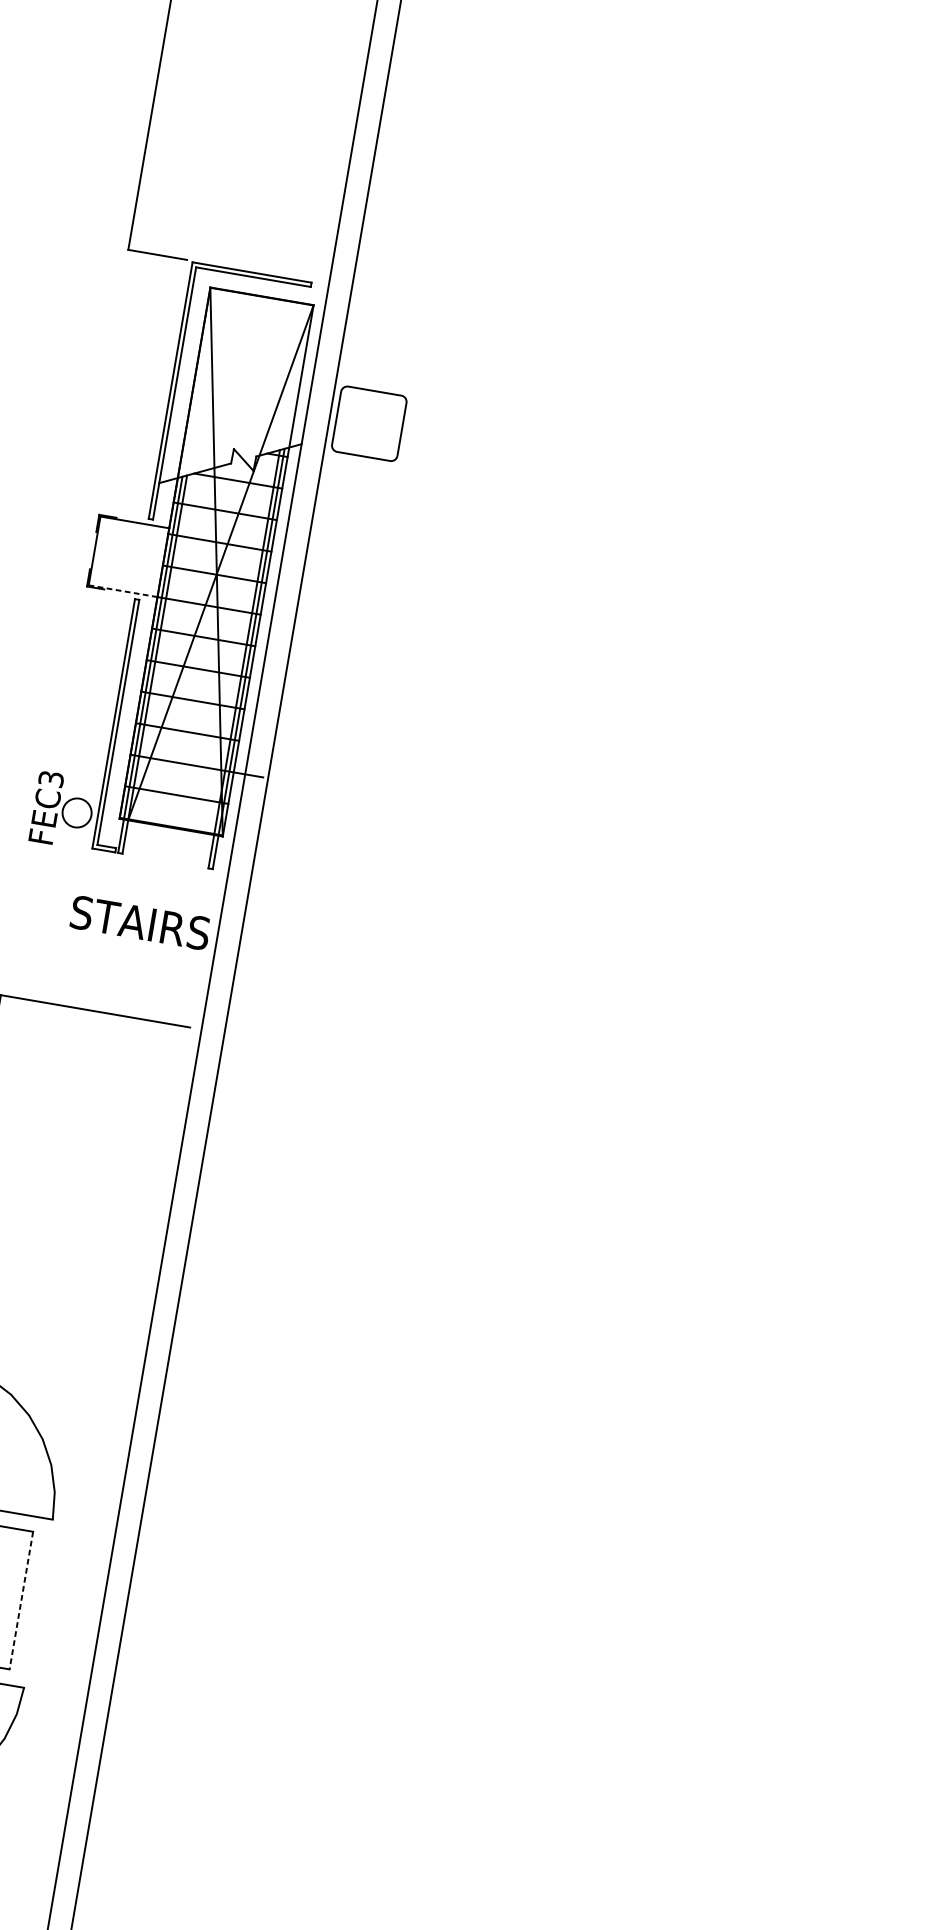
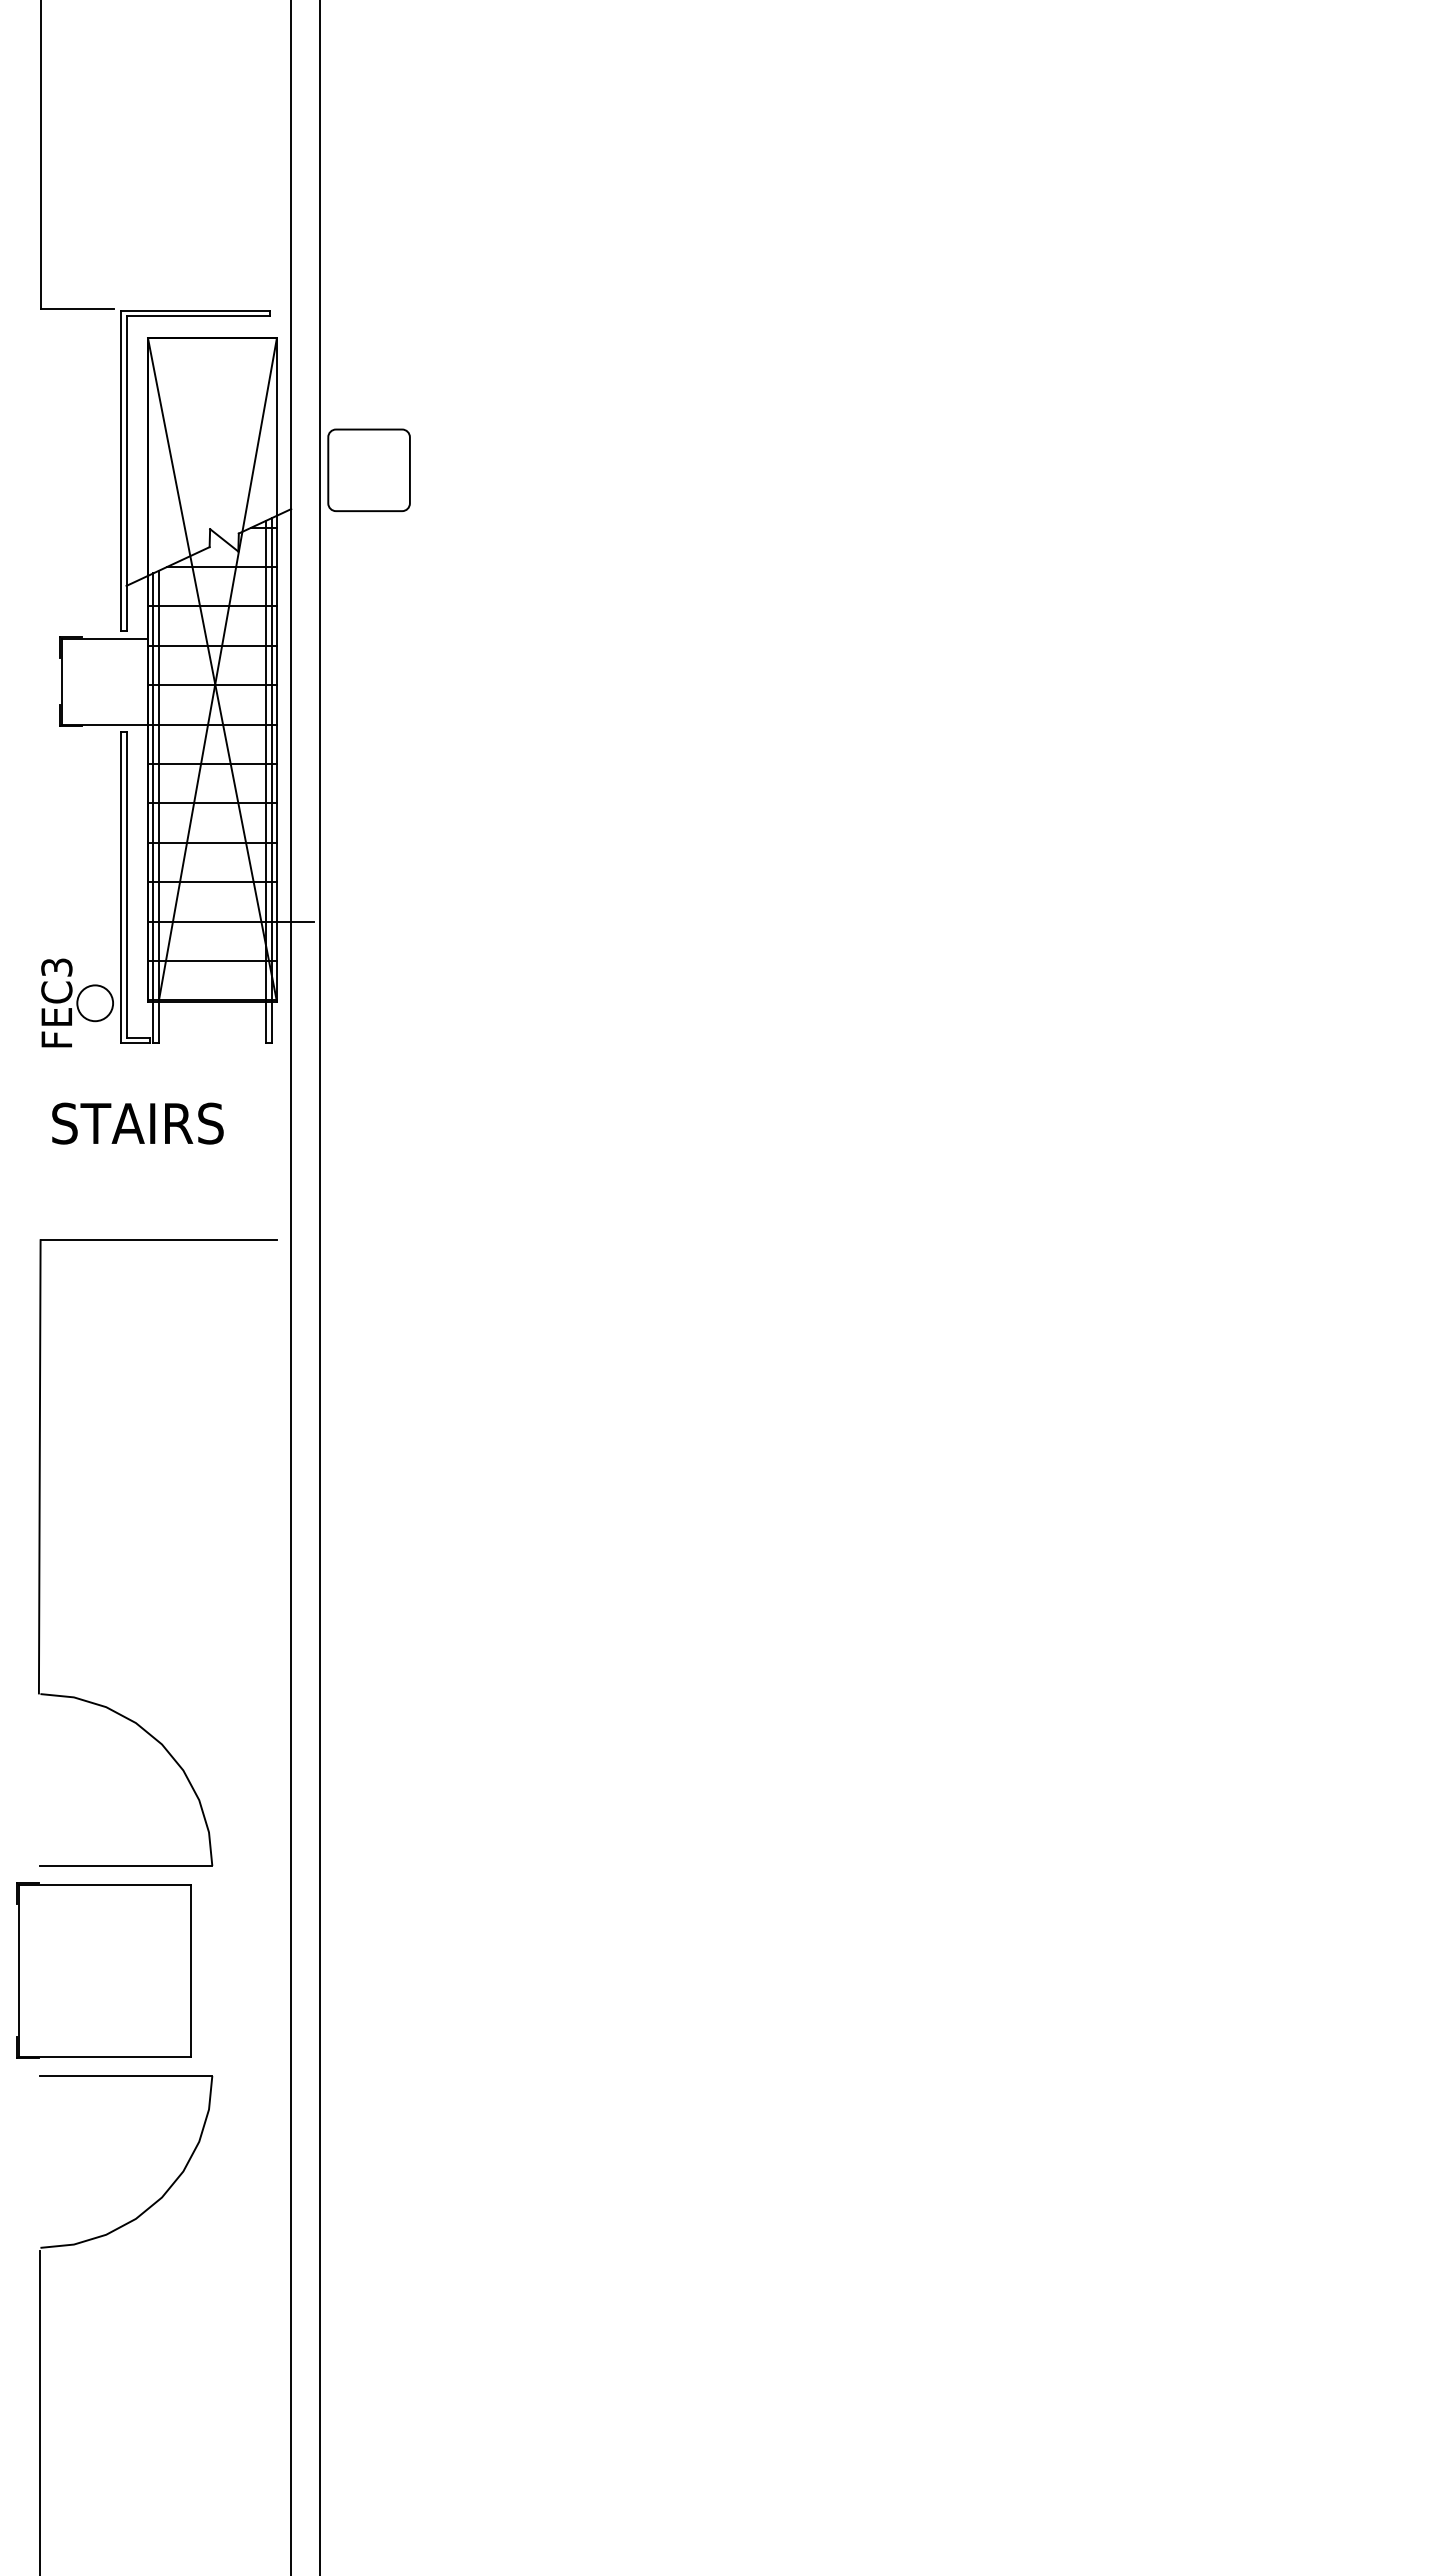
line: (123, 591) -> (105, 724), dashed -> solid
text: (140, 922) -> (137, 1123), moved
line: (21, 1600) -> (190, 1970), dashed -> solid

